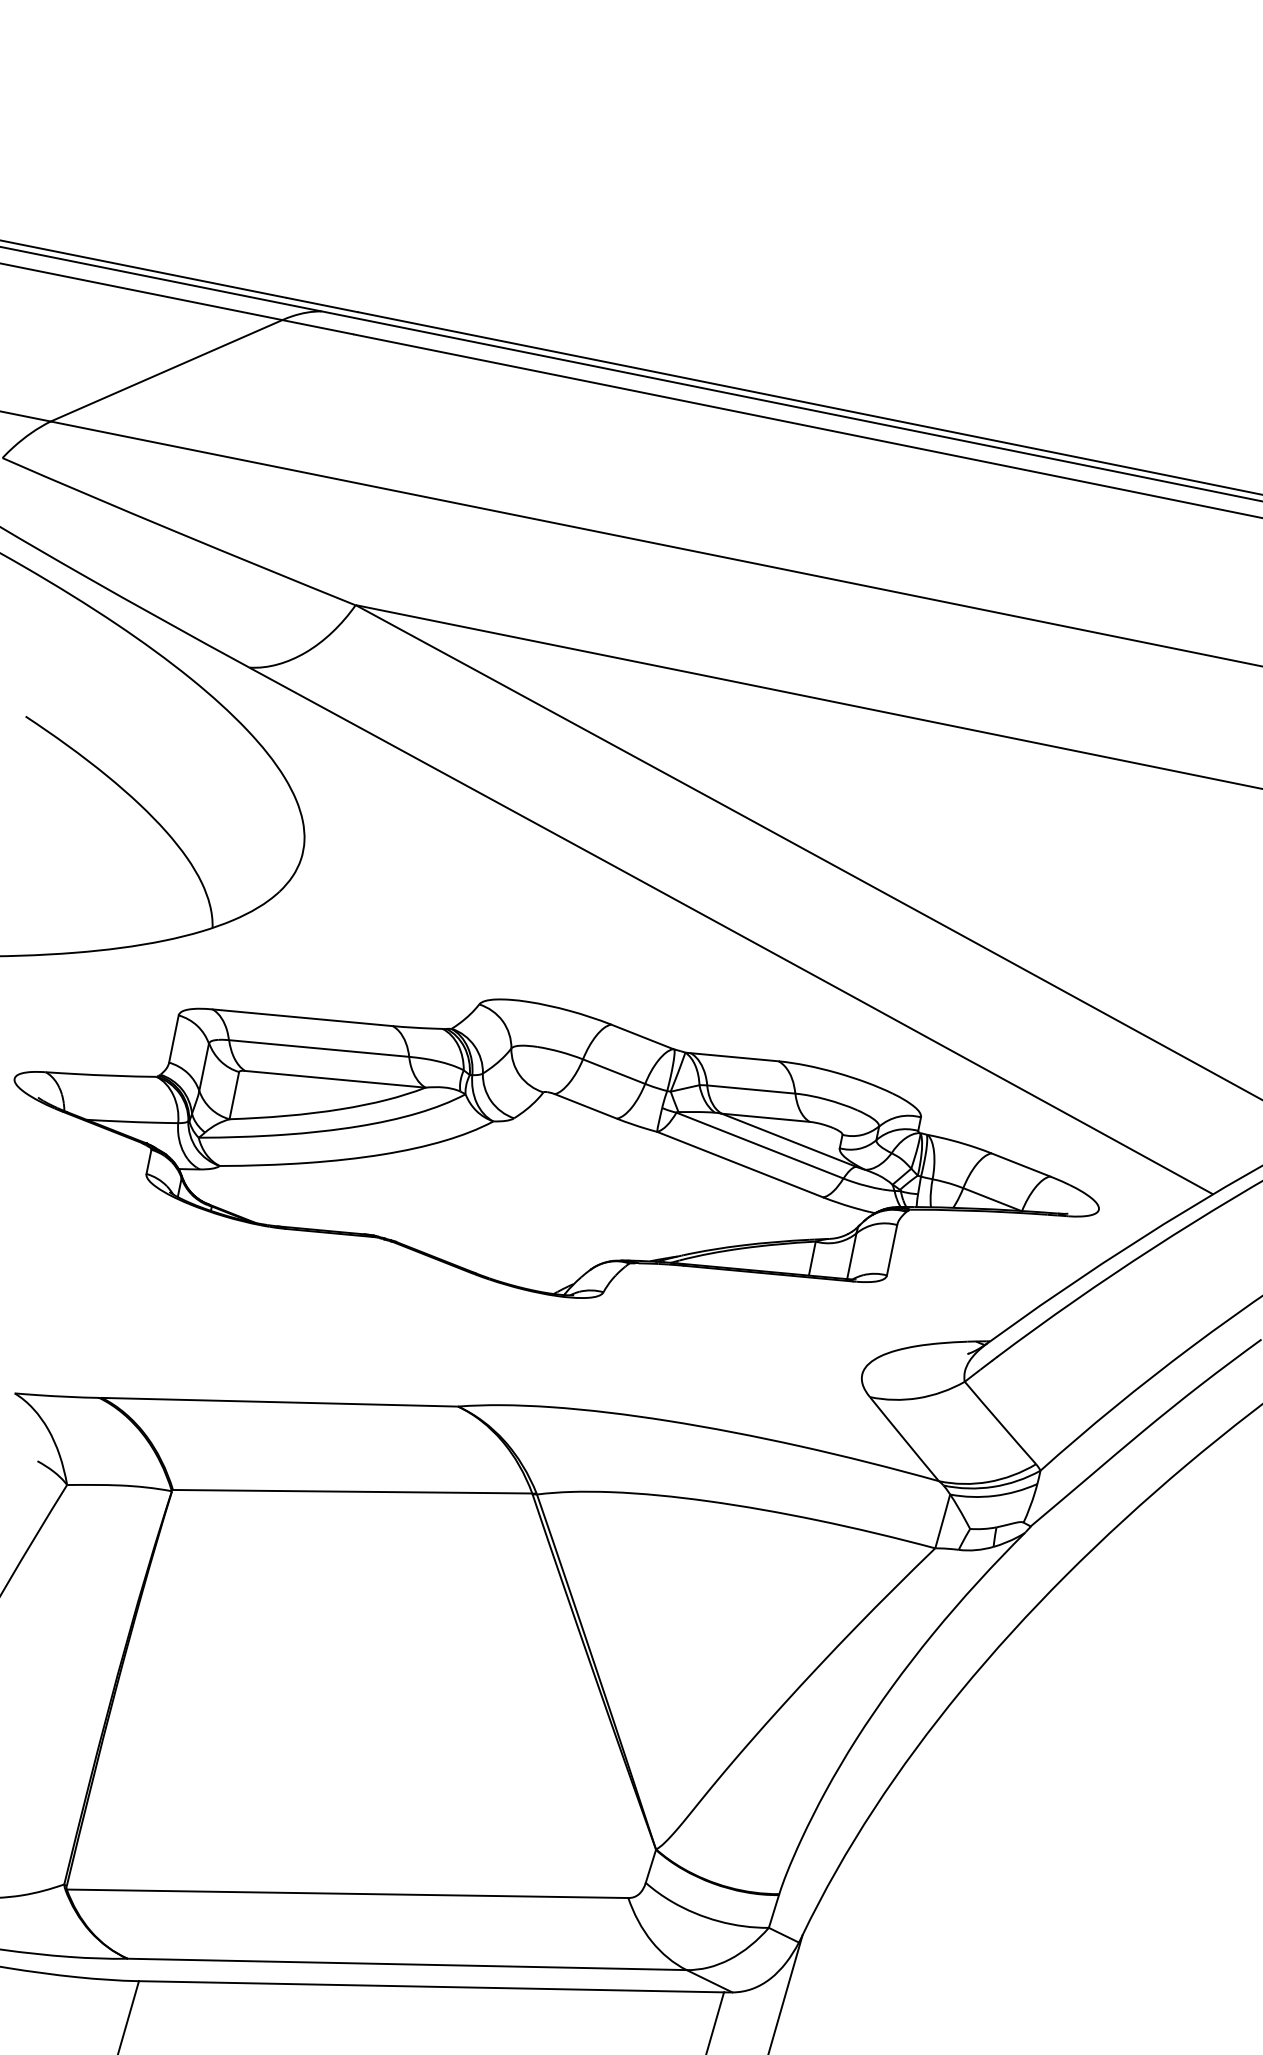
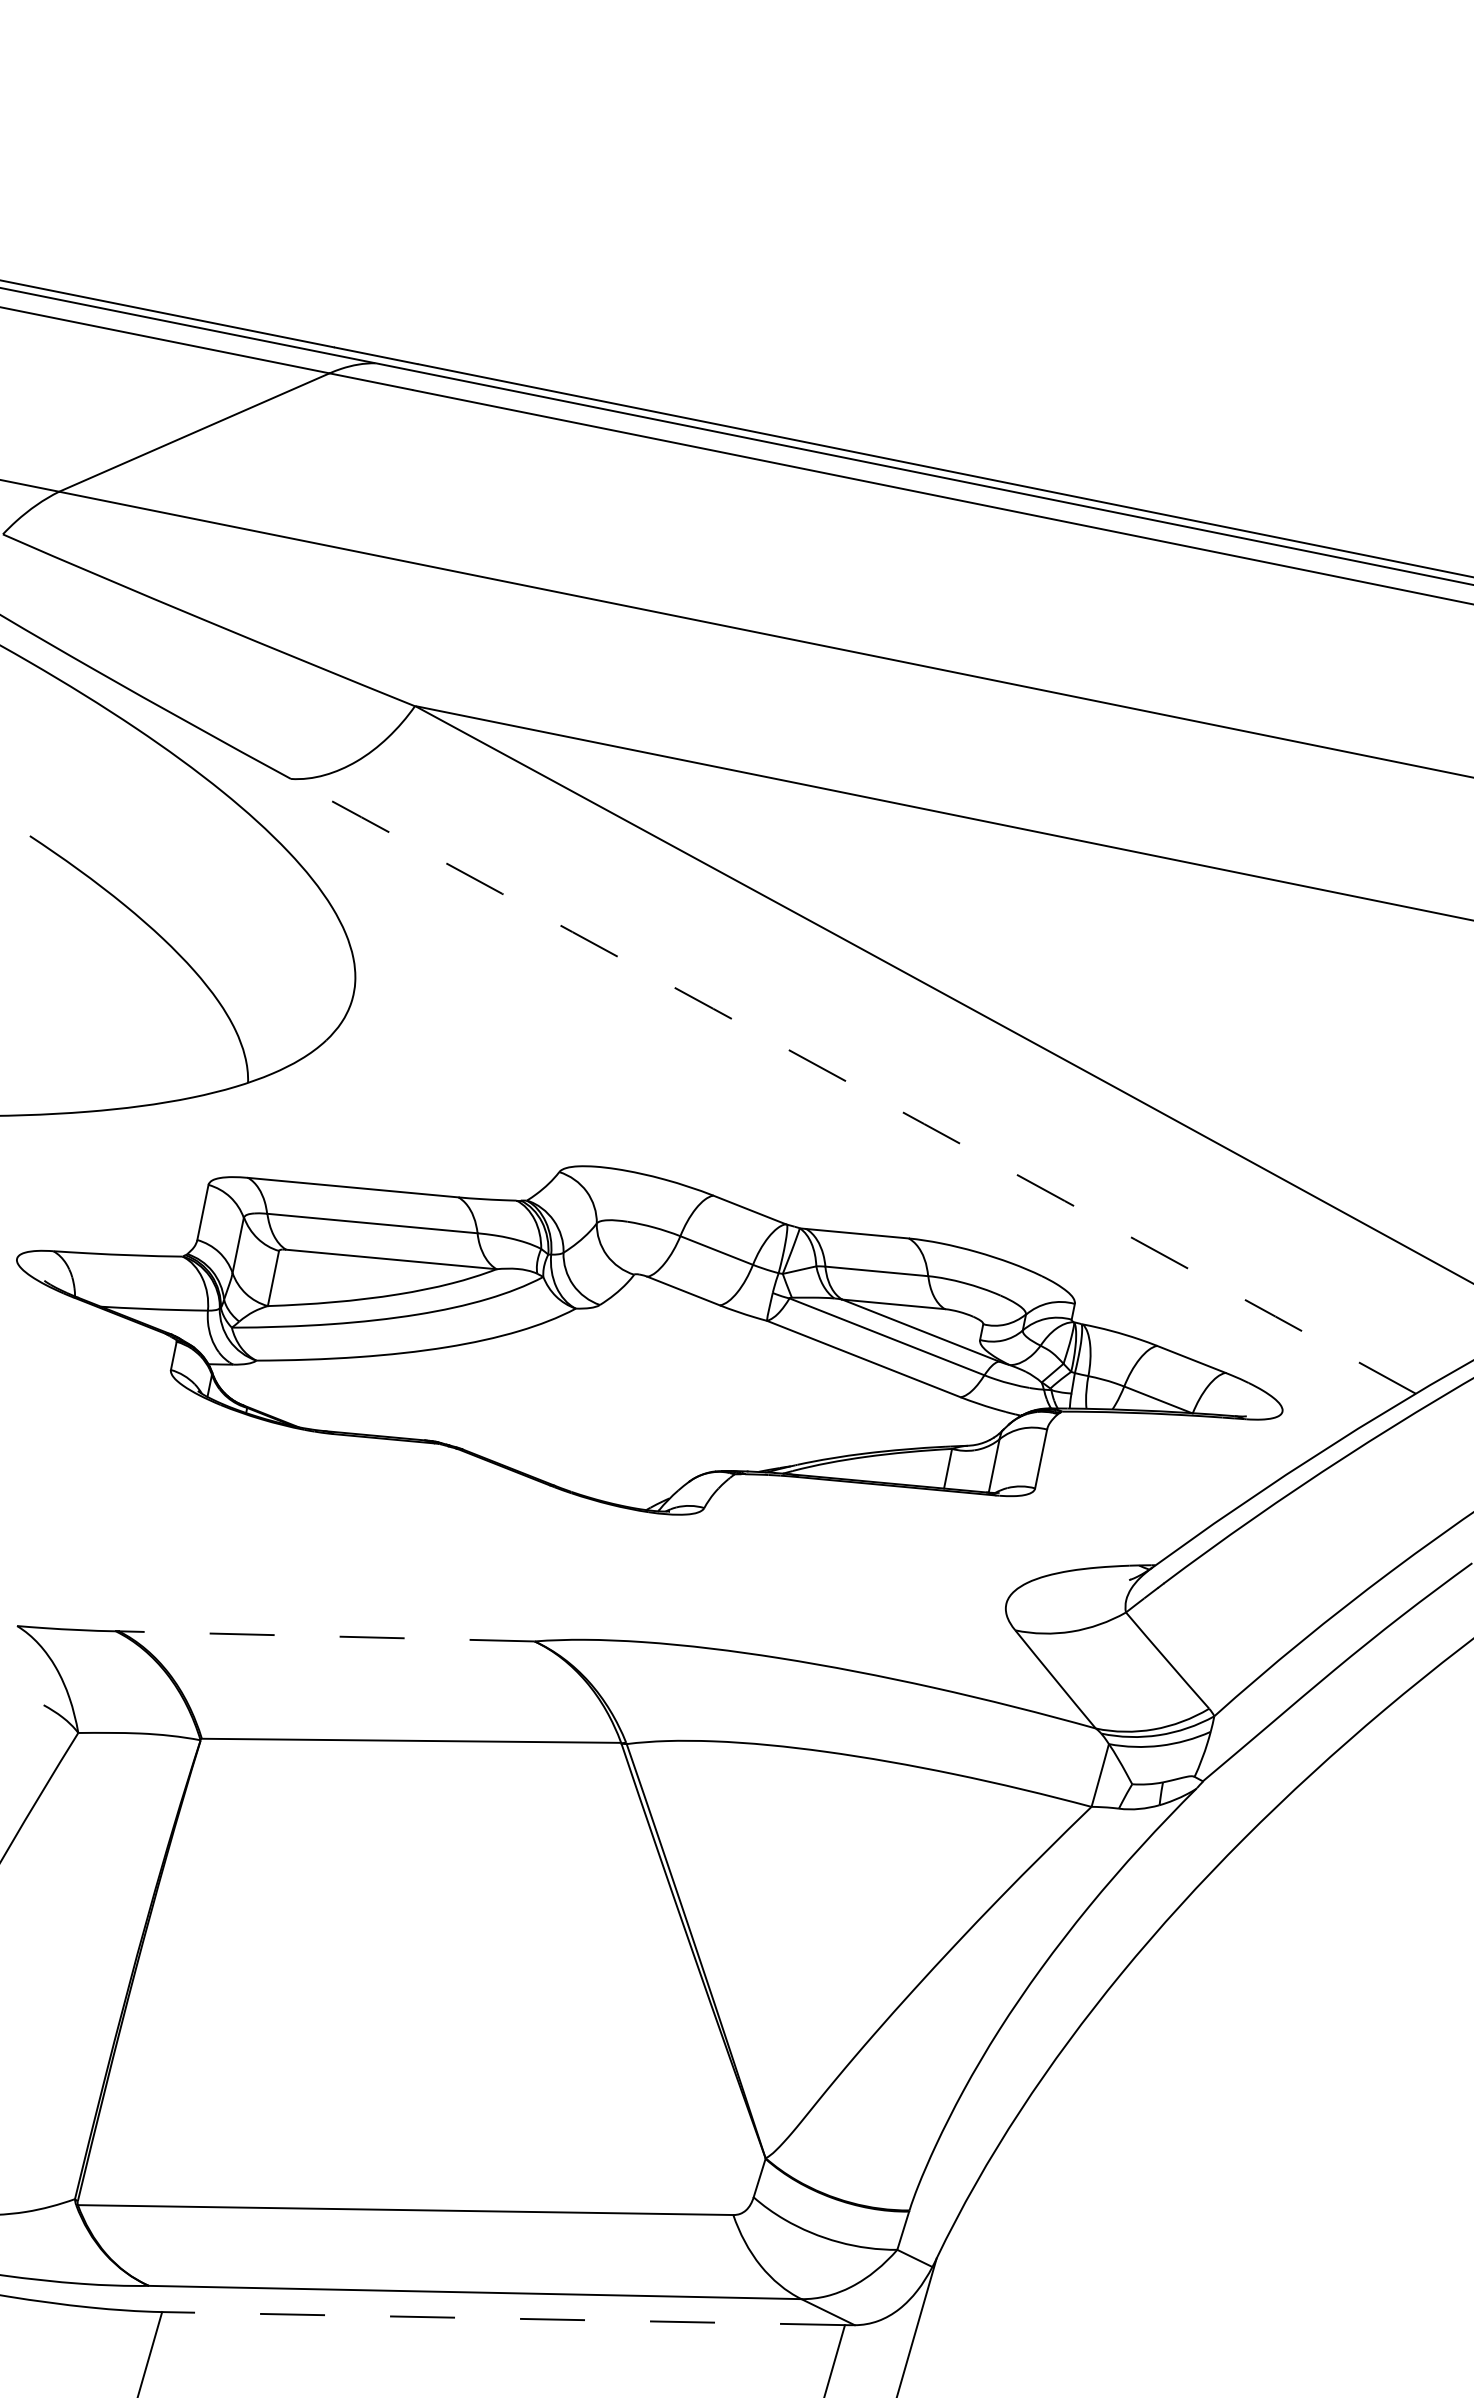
arc: (731, 930) -> (853, 1085), solid -> dashed
line: (279, 1402) -> (326, 1636), solid -> dashed
line: (431, 1986) -> (503, 2318), solid -> dashed

